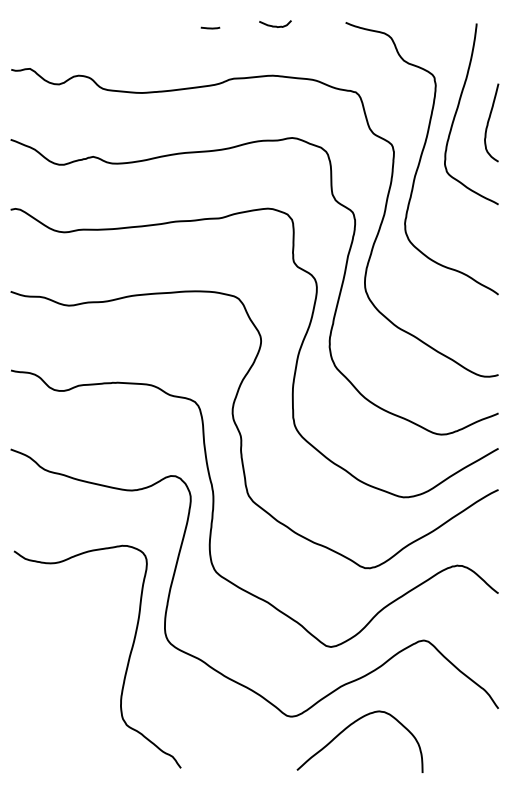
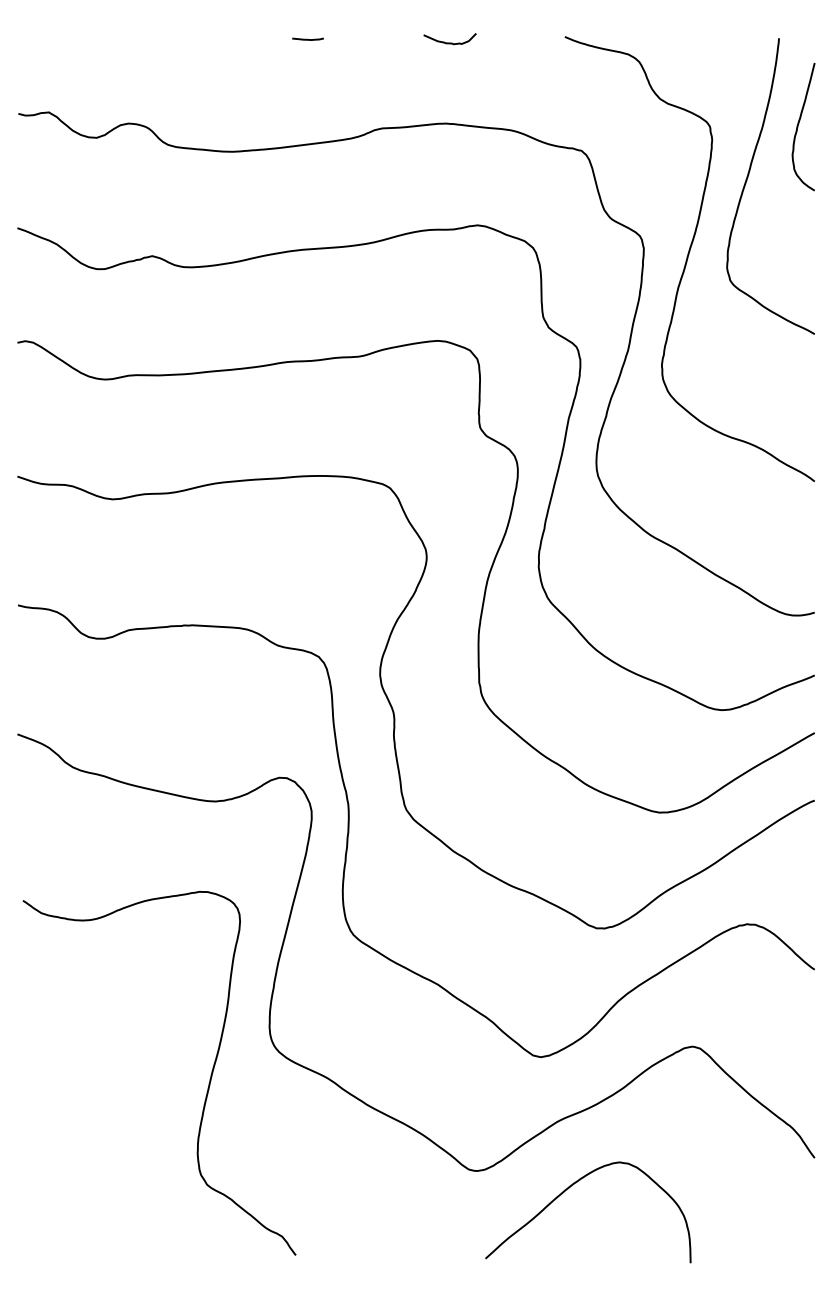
line: (210, 27) -> (308, 38), moved
curve: (489, 121) -> (799, 124), moved

